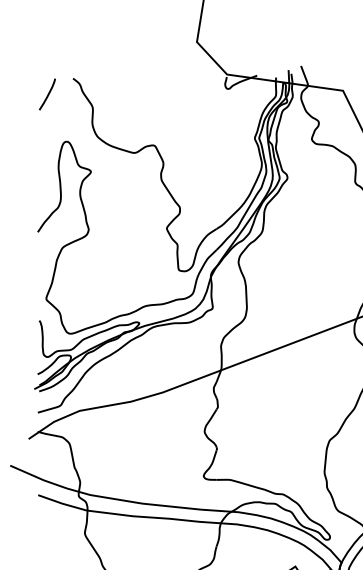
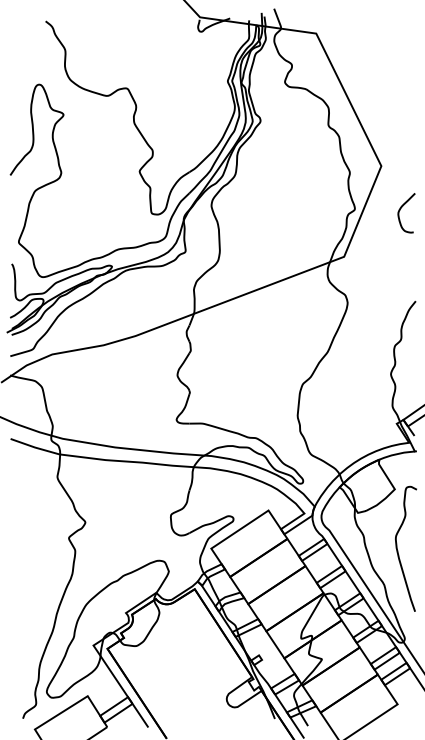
curve: (48, 94) -> (20, 37), removed

